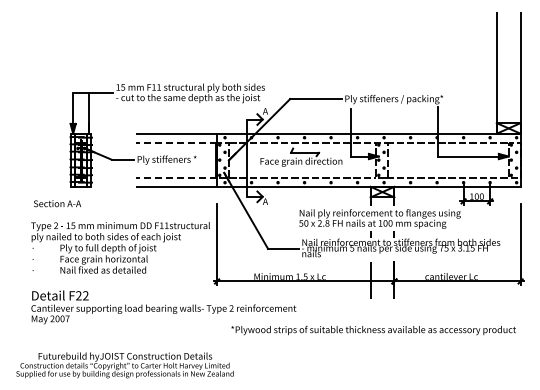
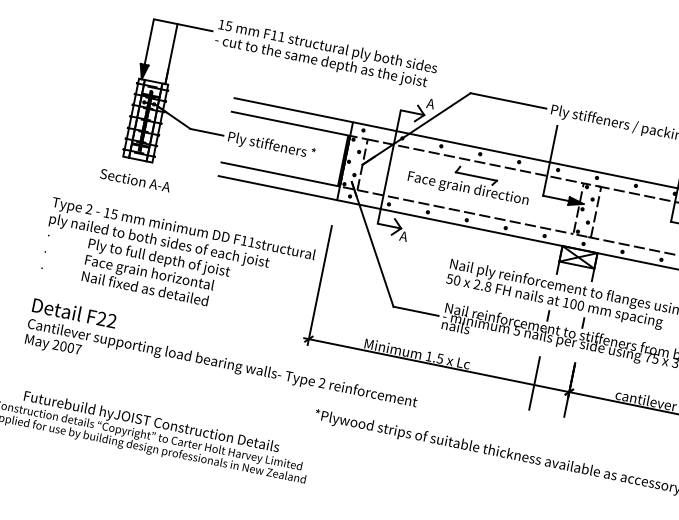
line: (176, 143) -> (290, 124), dashed -> solid
line: (176, 177) -> (280, 174), dashed -> solid
text: (57, 203) -> (135, 180), moved

